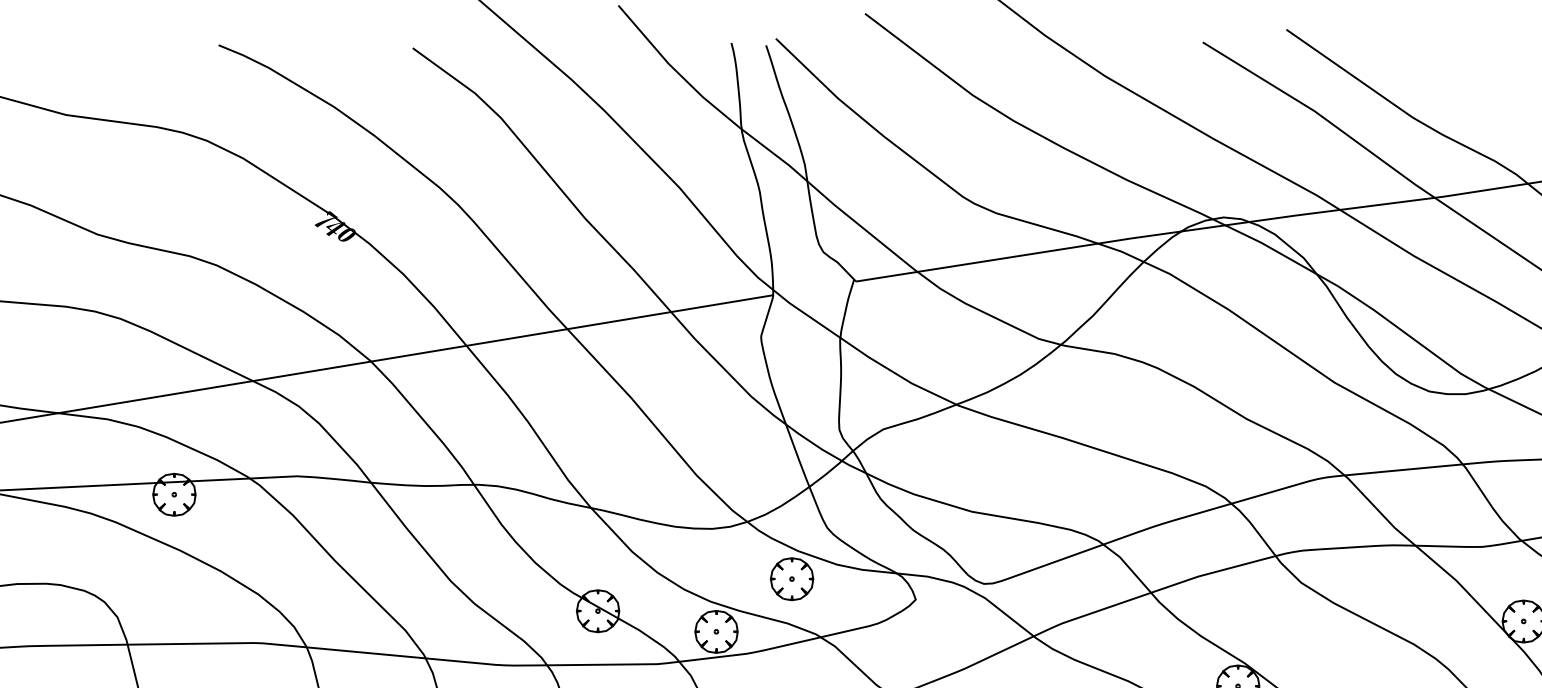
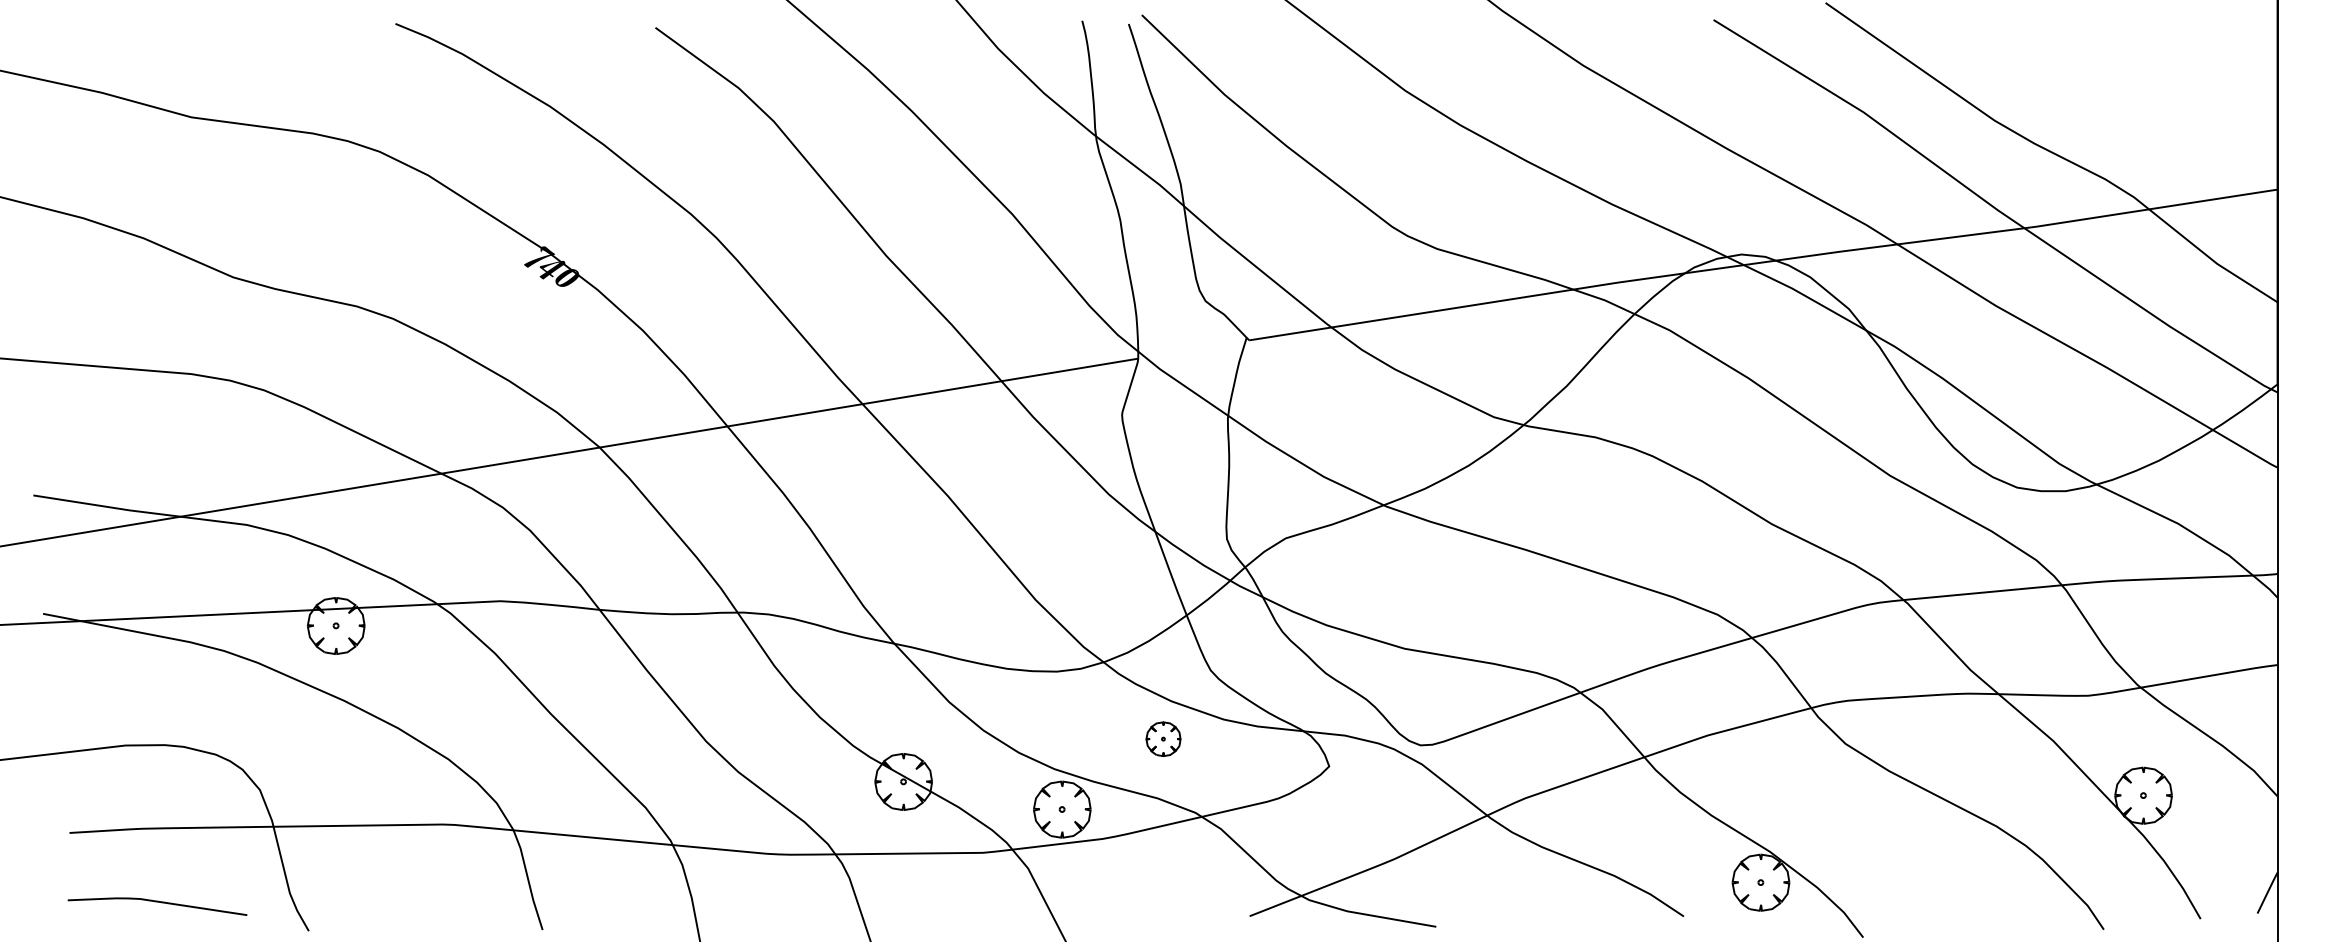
part: (792, 579) -> (1163, 739), size x0.6

